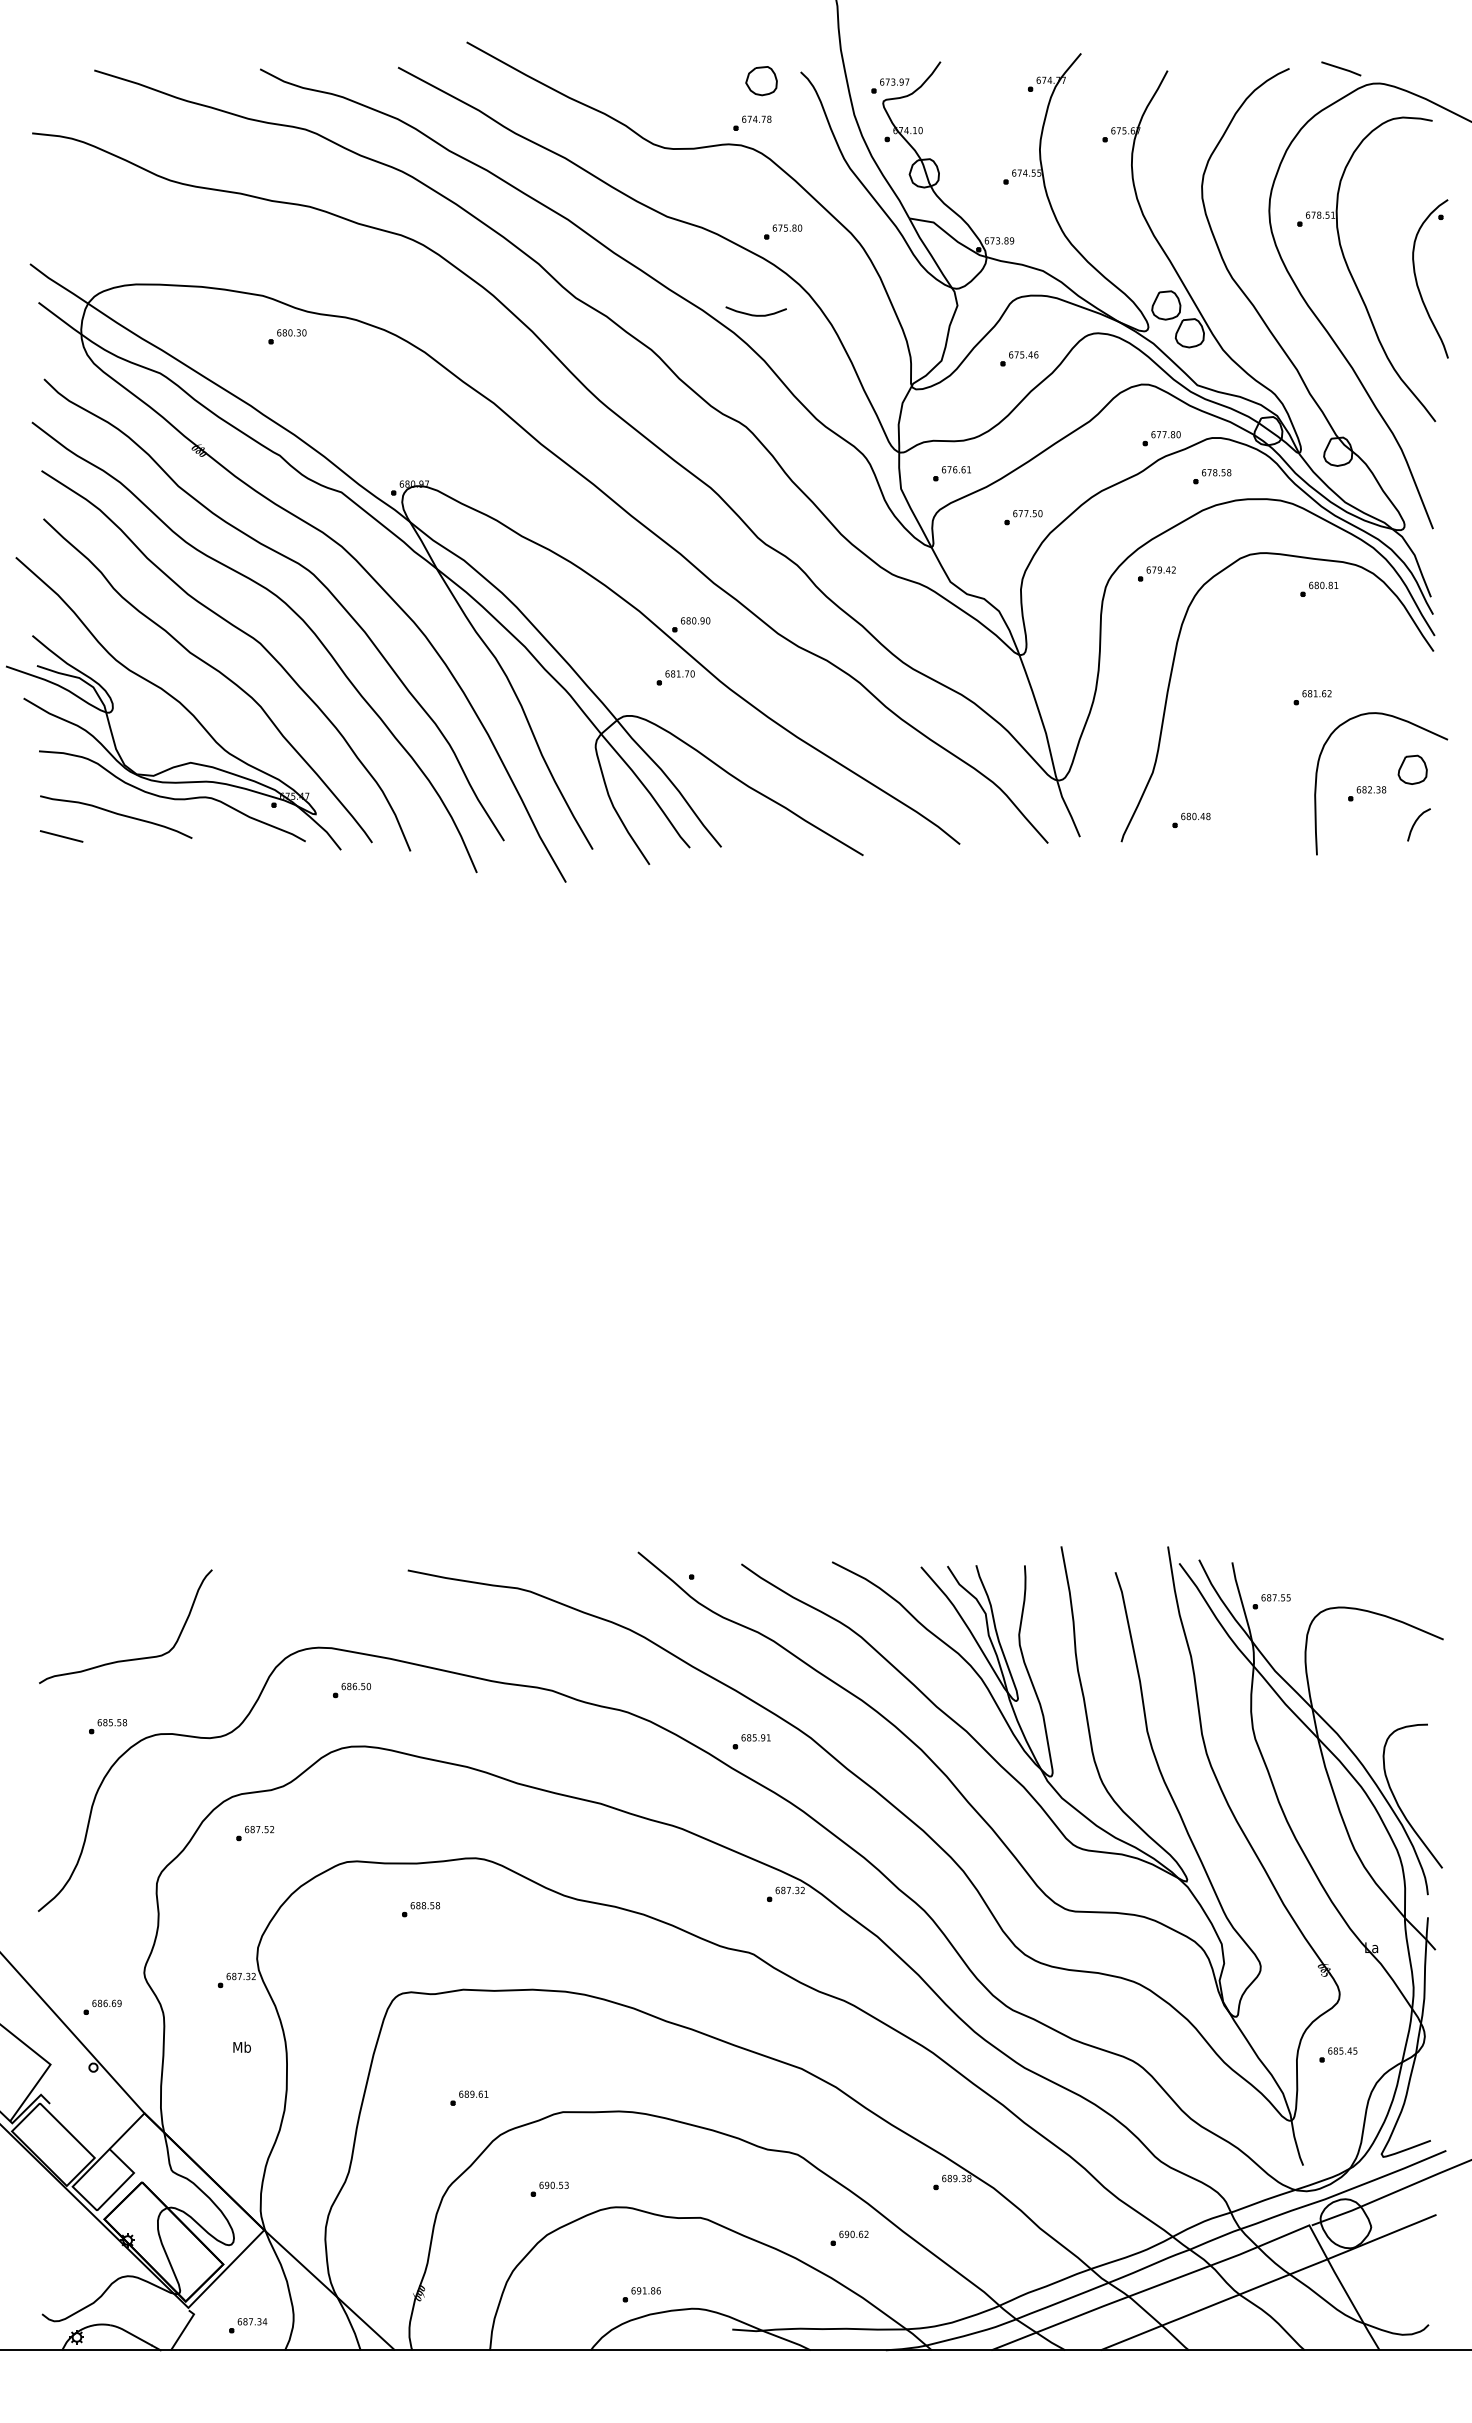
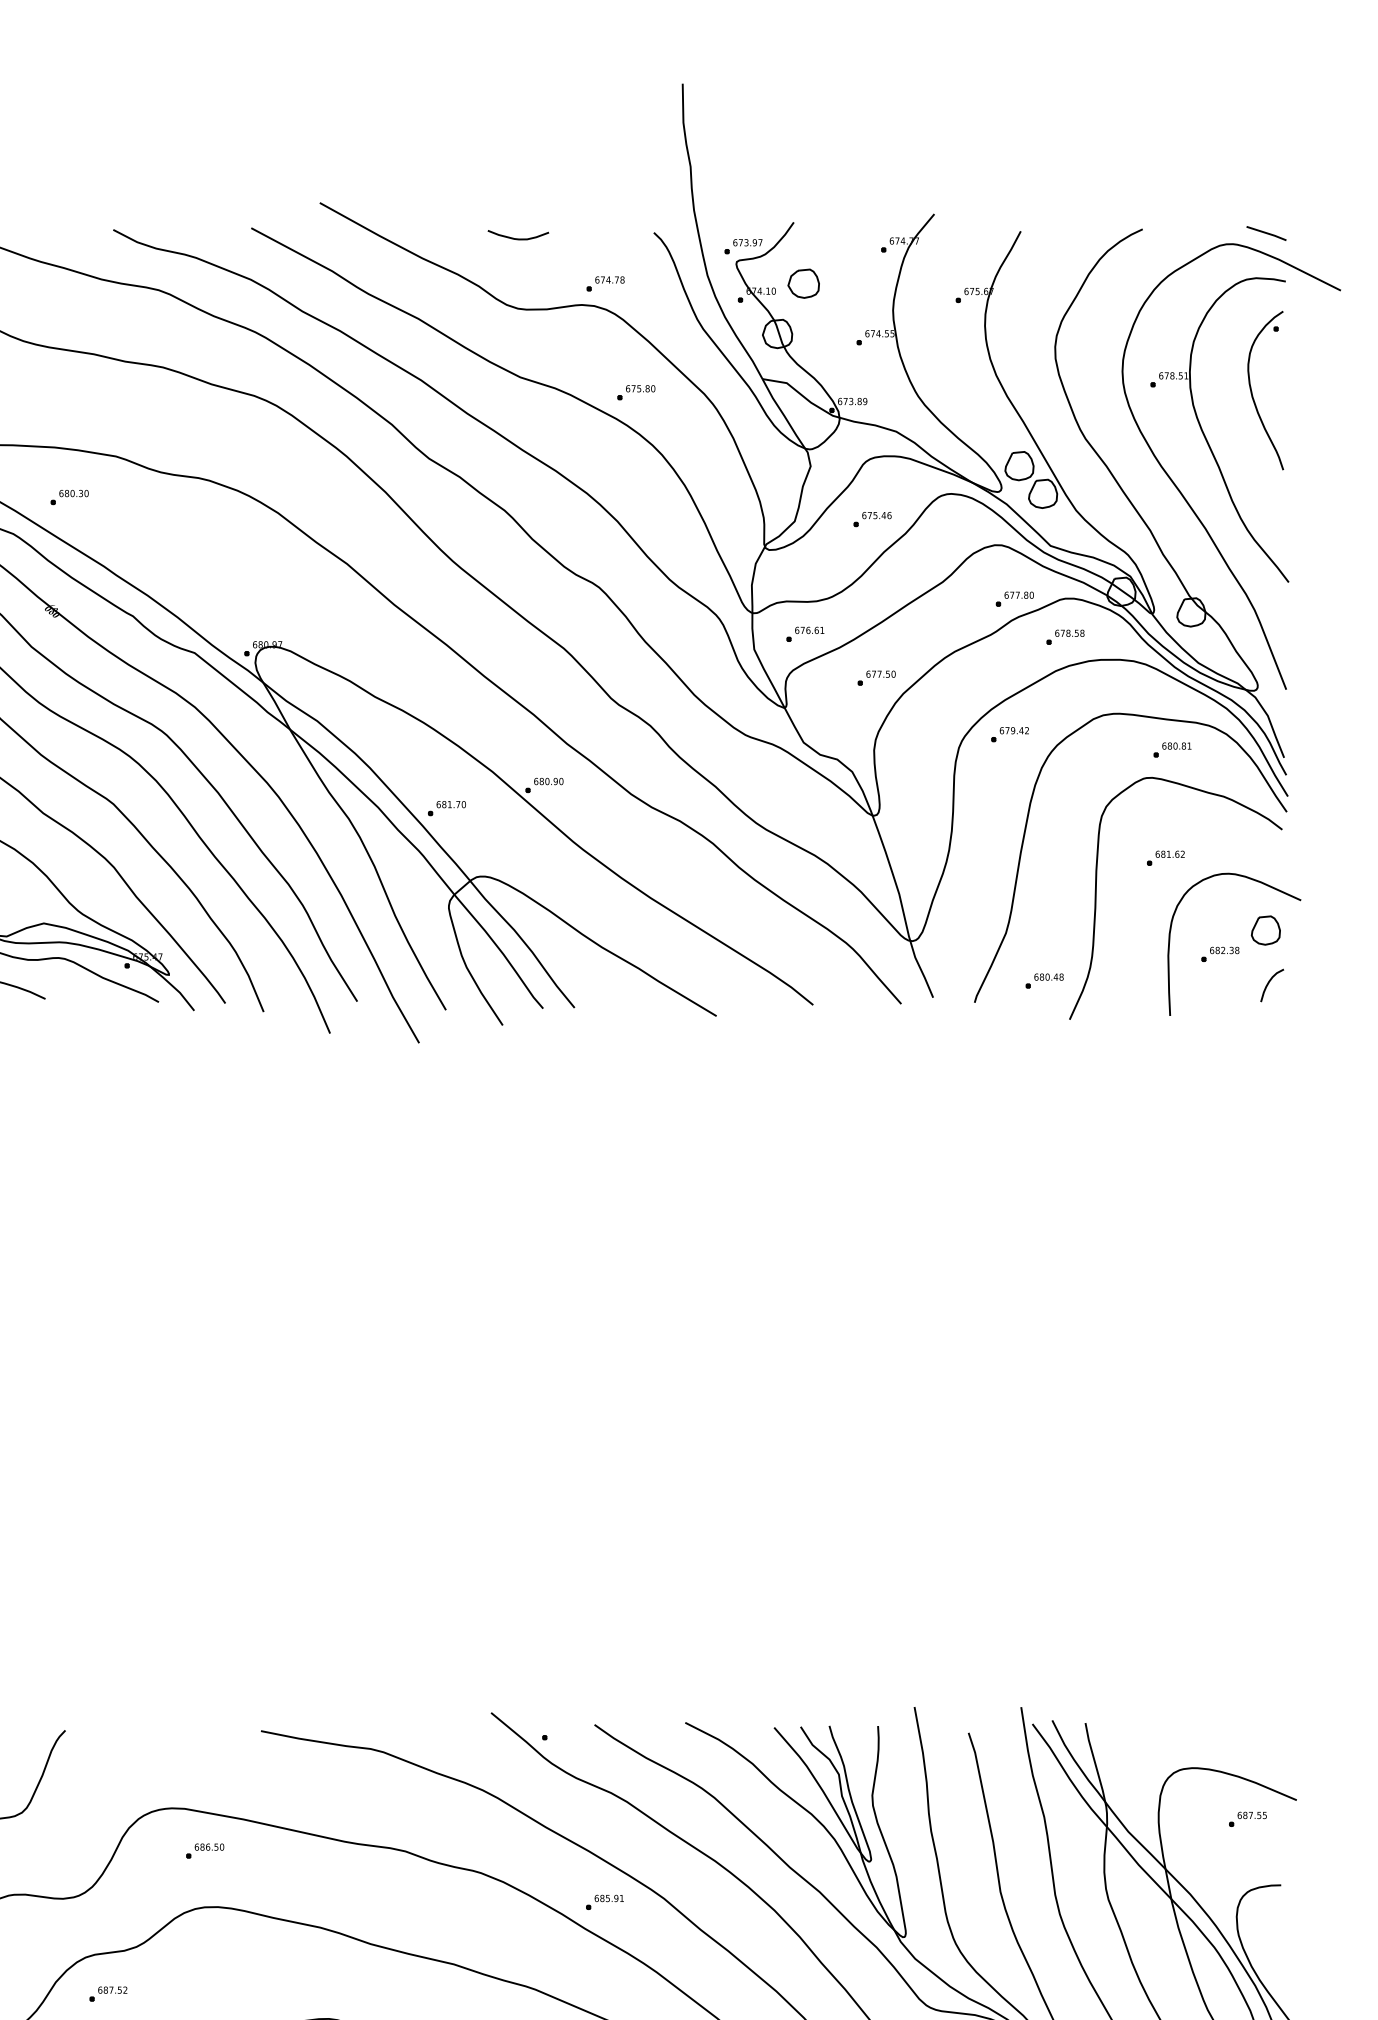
line: (1341, 68) -> (1266, 233), moved
part: (761, 81) -> (803, 284), moved
part: (1417, 280) -> (1252, 392), moved
curve: (755, 314) -> (517, 238), moved
part: (287, 336) -> (69, 497), moved
part: (675, 677) -> (446, 808), moved
curve: (1243, 737) -> (1096, 898), added
part: (1271, 1601) -> (1247, 1819), moved

